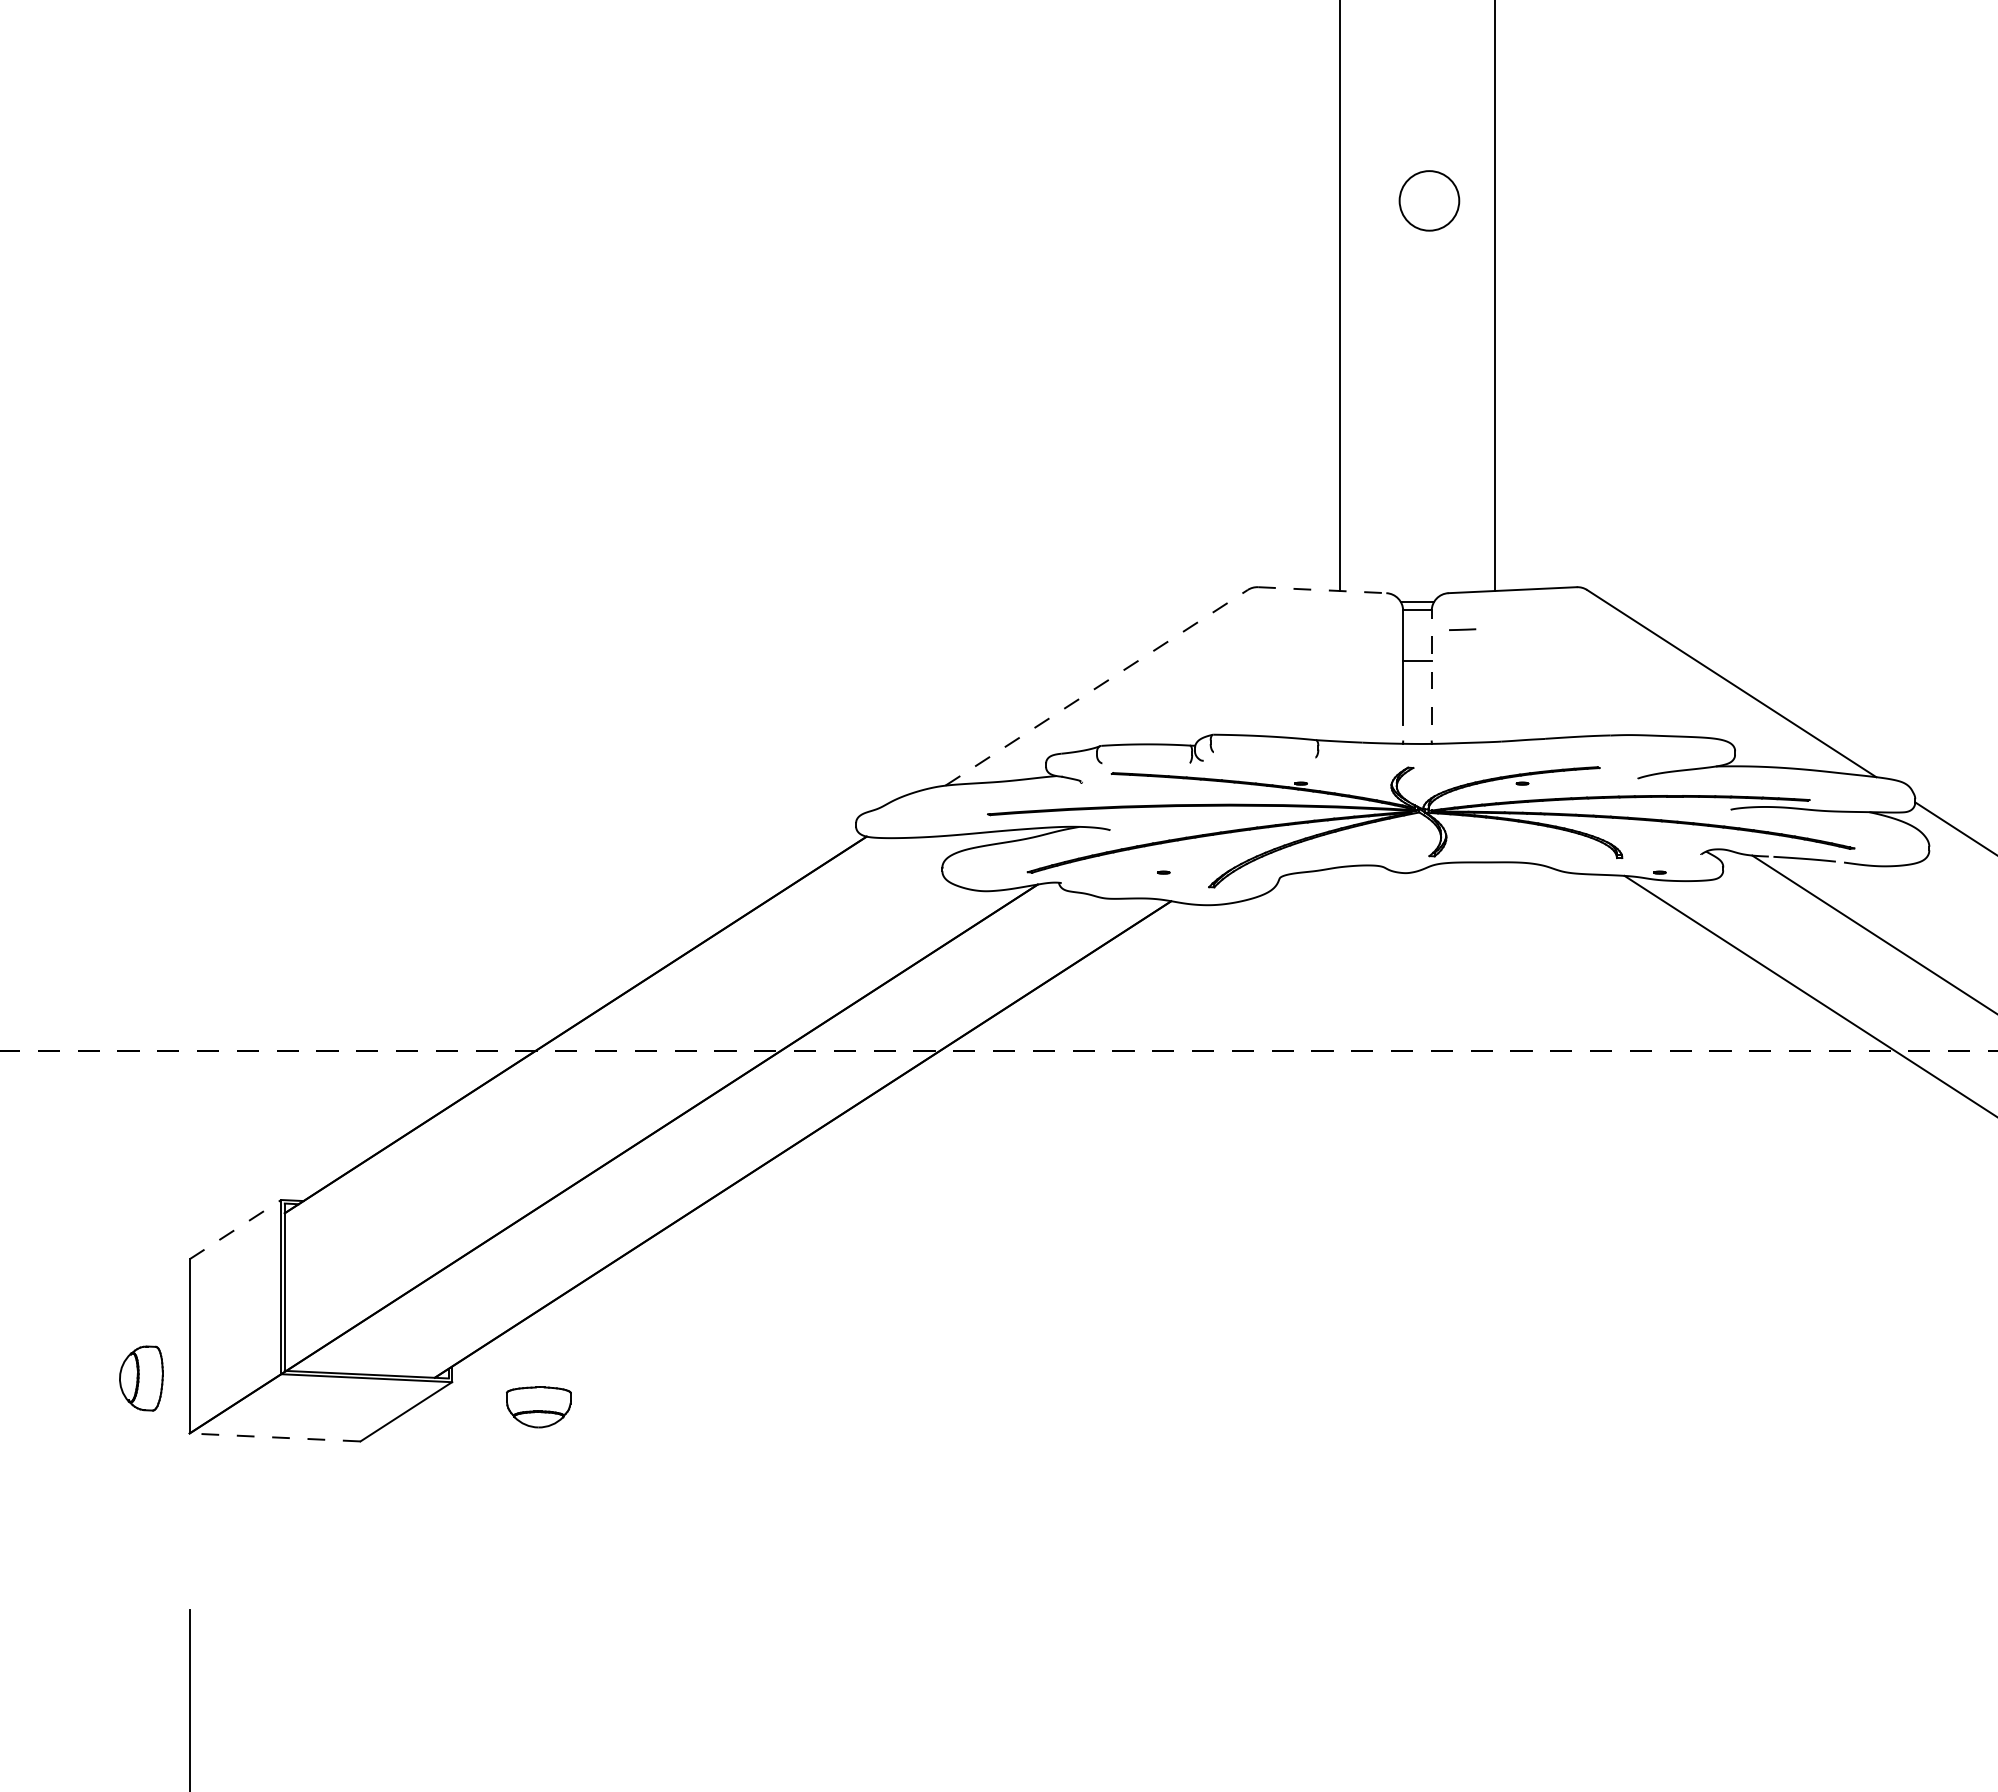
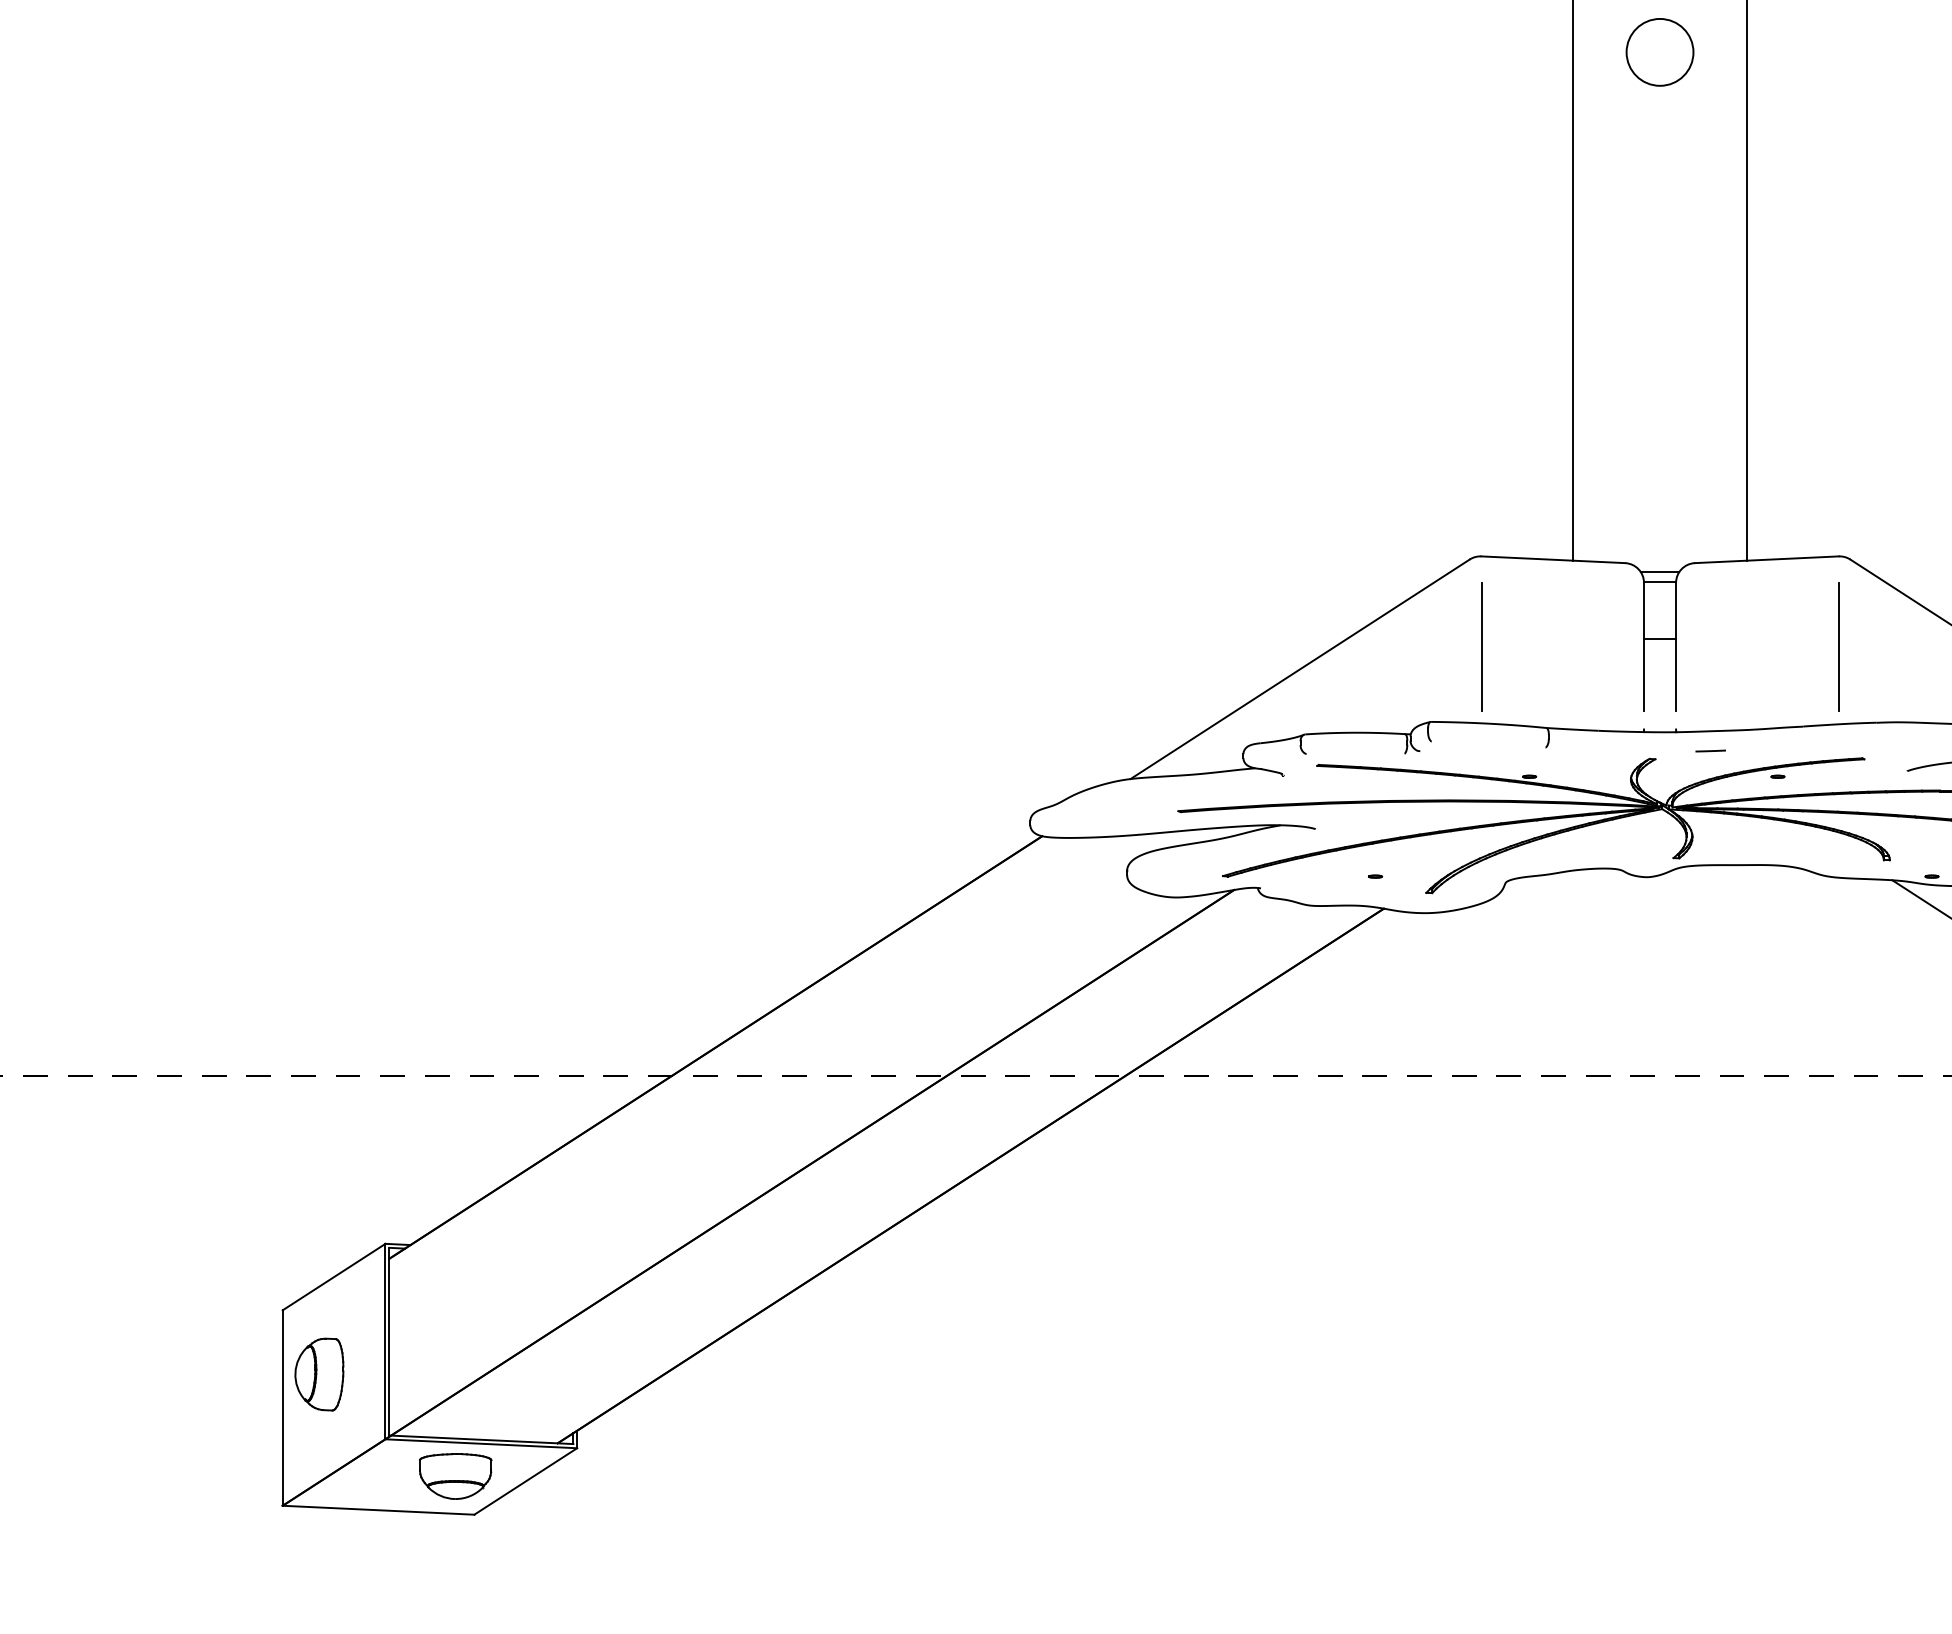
circle: (1429, 200) -> (1660, 51), moved
line: (1322, 590) -> (1553, 560), dashed -> solid
line: (1462, 629) -> (1710, 750), moved
line: (1258, 667) -> (1481, 646), added
line: (1431, 667) -> (1675, 646), dashed -> solid
line: (1577, 667) -> (1839, 646), added
line: (1097, 687) -> (1301, 668), dashed -> solid
line: (235, 1229) -> (334, 1276), dashed -> solid
part: (141, 1378) -> (319, 1374), moved
part: (538, 1407) -> (455, 1476), moved
line: (275, 1437) -> (379, 1510), dashed -> solid

